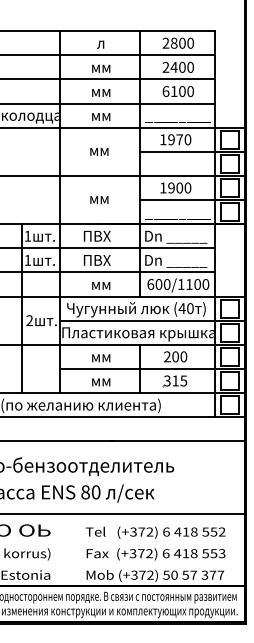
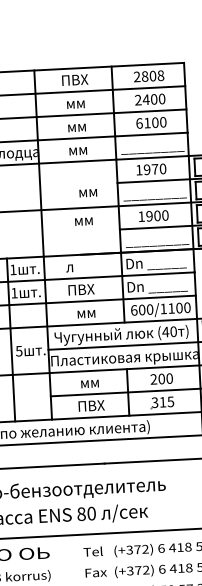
text: (101, 42) -> (74, 79), л -> ПВХ
text: (190, 43) -> (160, 75), 2800 -> 2808
text: (99, 151) -> (88, 192), moved
text: (99, 200) -> (84, 222), moved
text: (96, 235) -> (79, 265), ПВХ -> л
text: (29, 320) -> (18, 351), 2 -> 5
text: (101, 380) -> (91, 405), мм -> ПВХ

